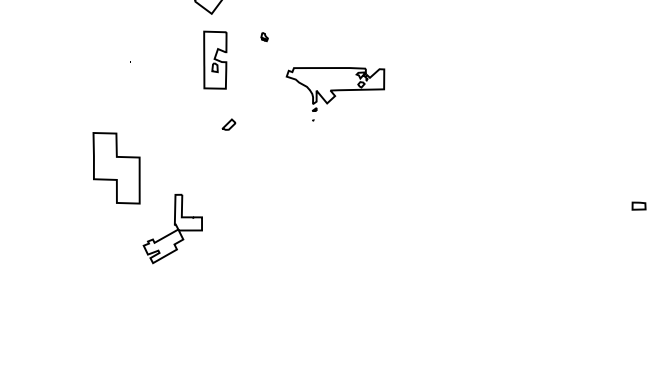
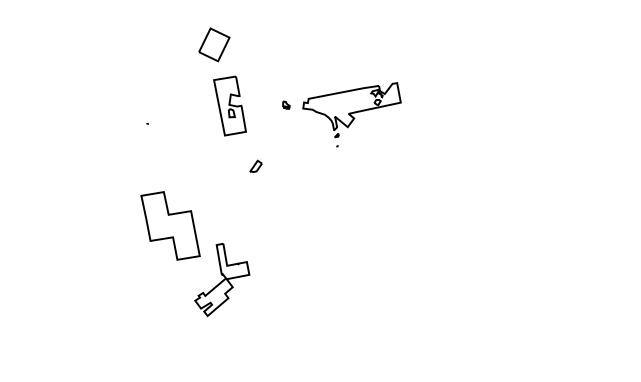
part: (264, 37) -> (286, 105), moved
part: (116, 168) -> (170, 226), moved

